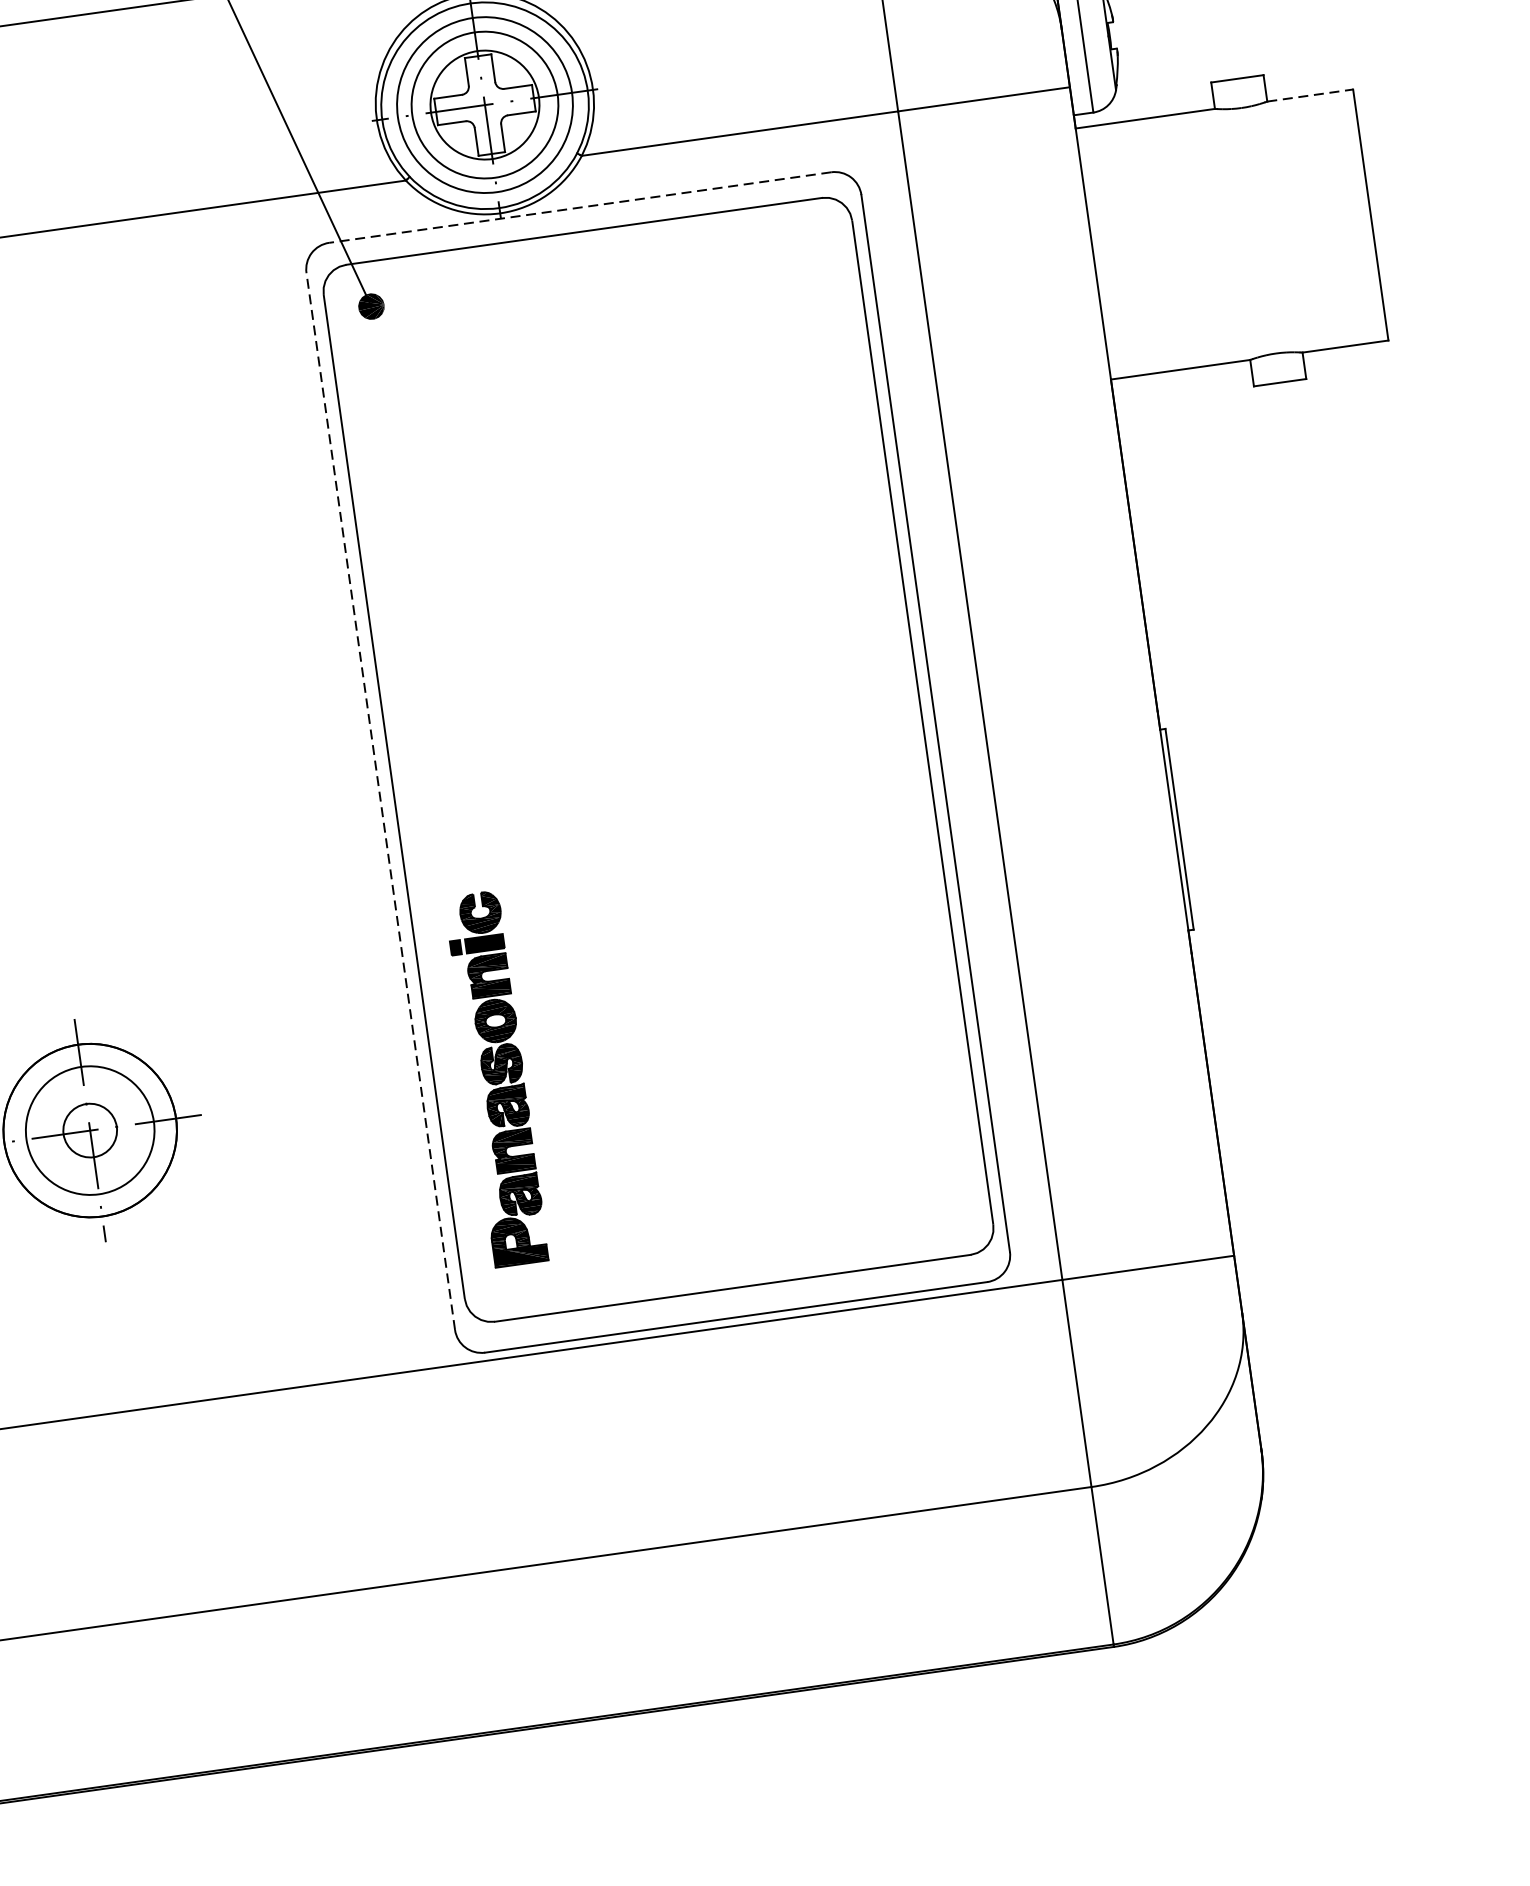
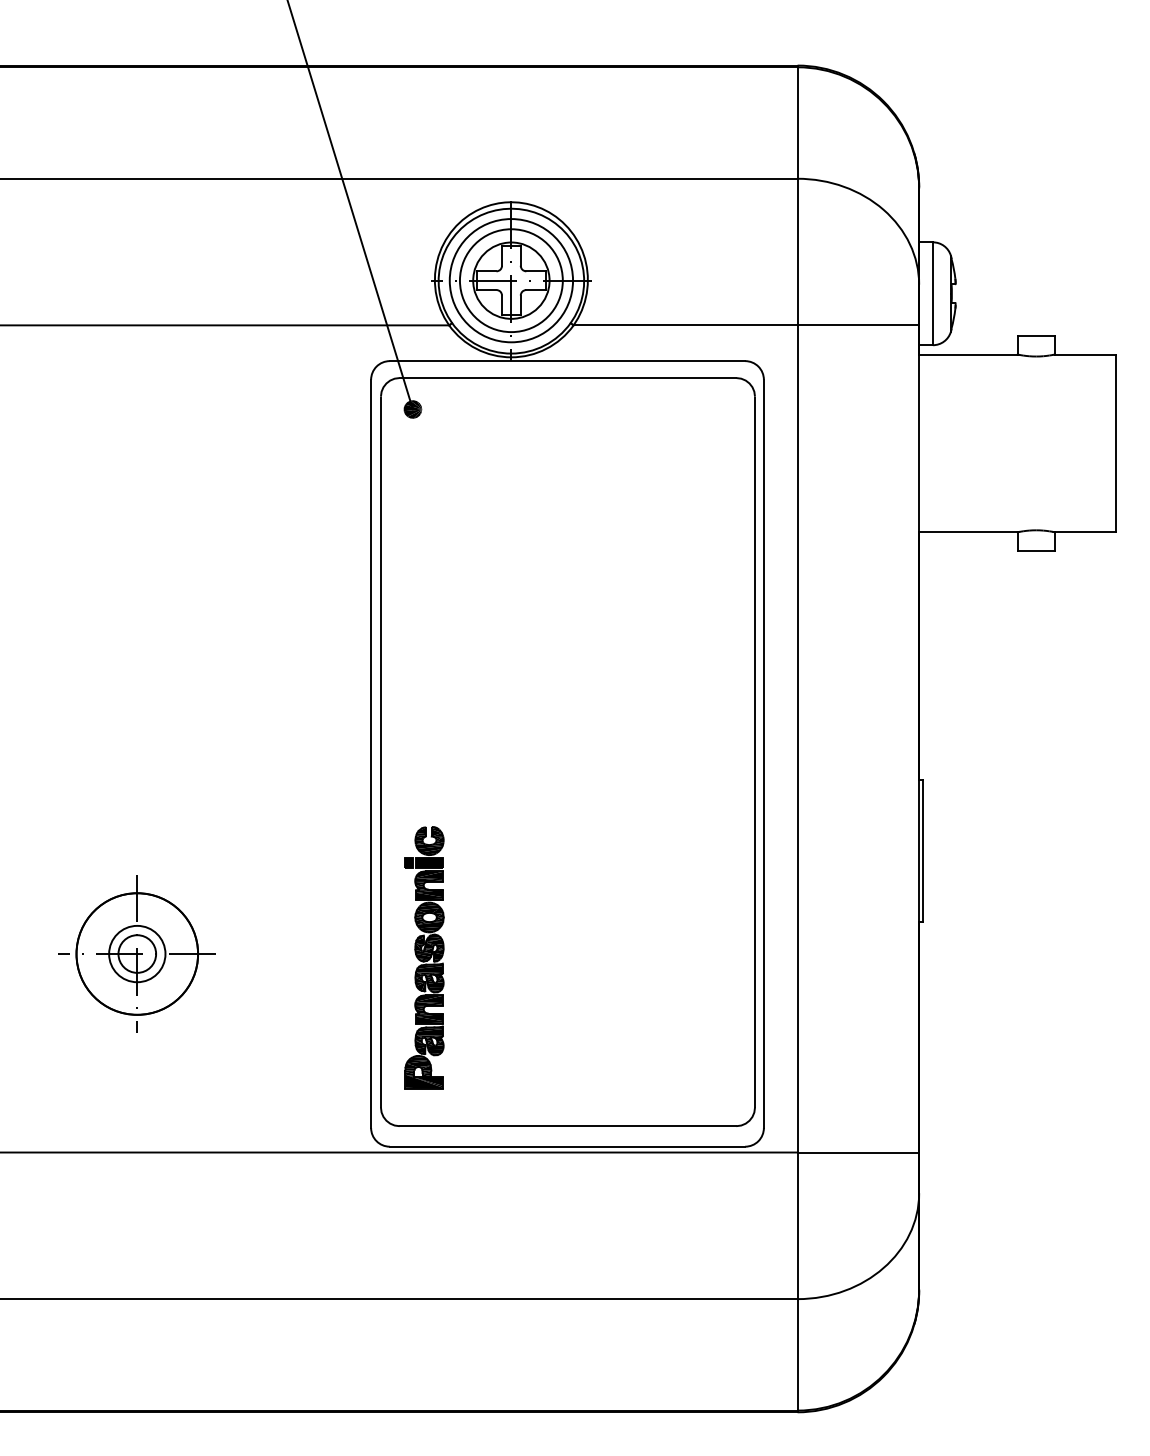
line: (1310, 95) -> (1085, 354), dashed -> solid
line: (580, 208) -> (567, 361), dashed -> solid
line: (381, 800) -> (371, 753), dashed -> solid
circle: (90, 1129) -> (137, 953), size x0.62

